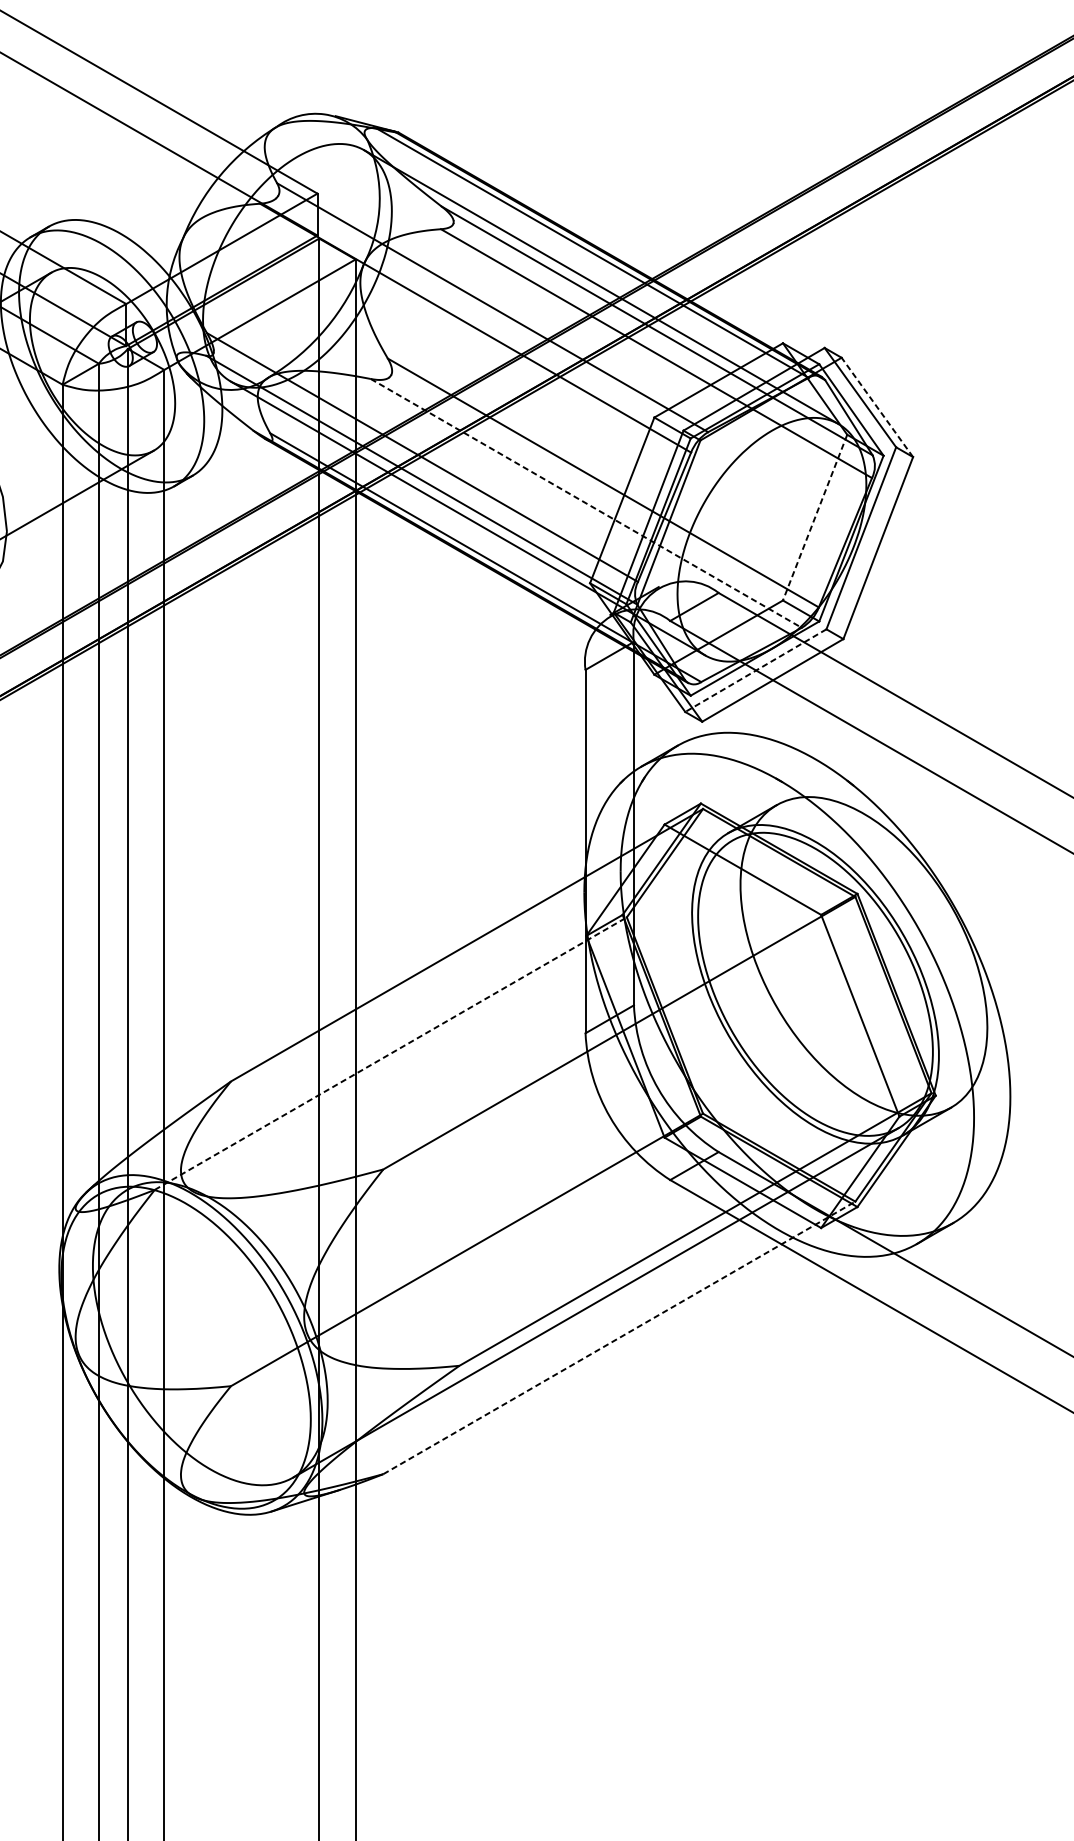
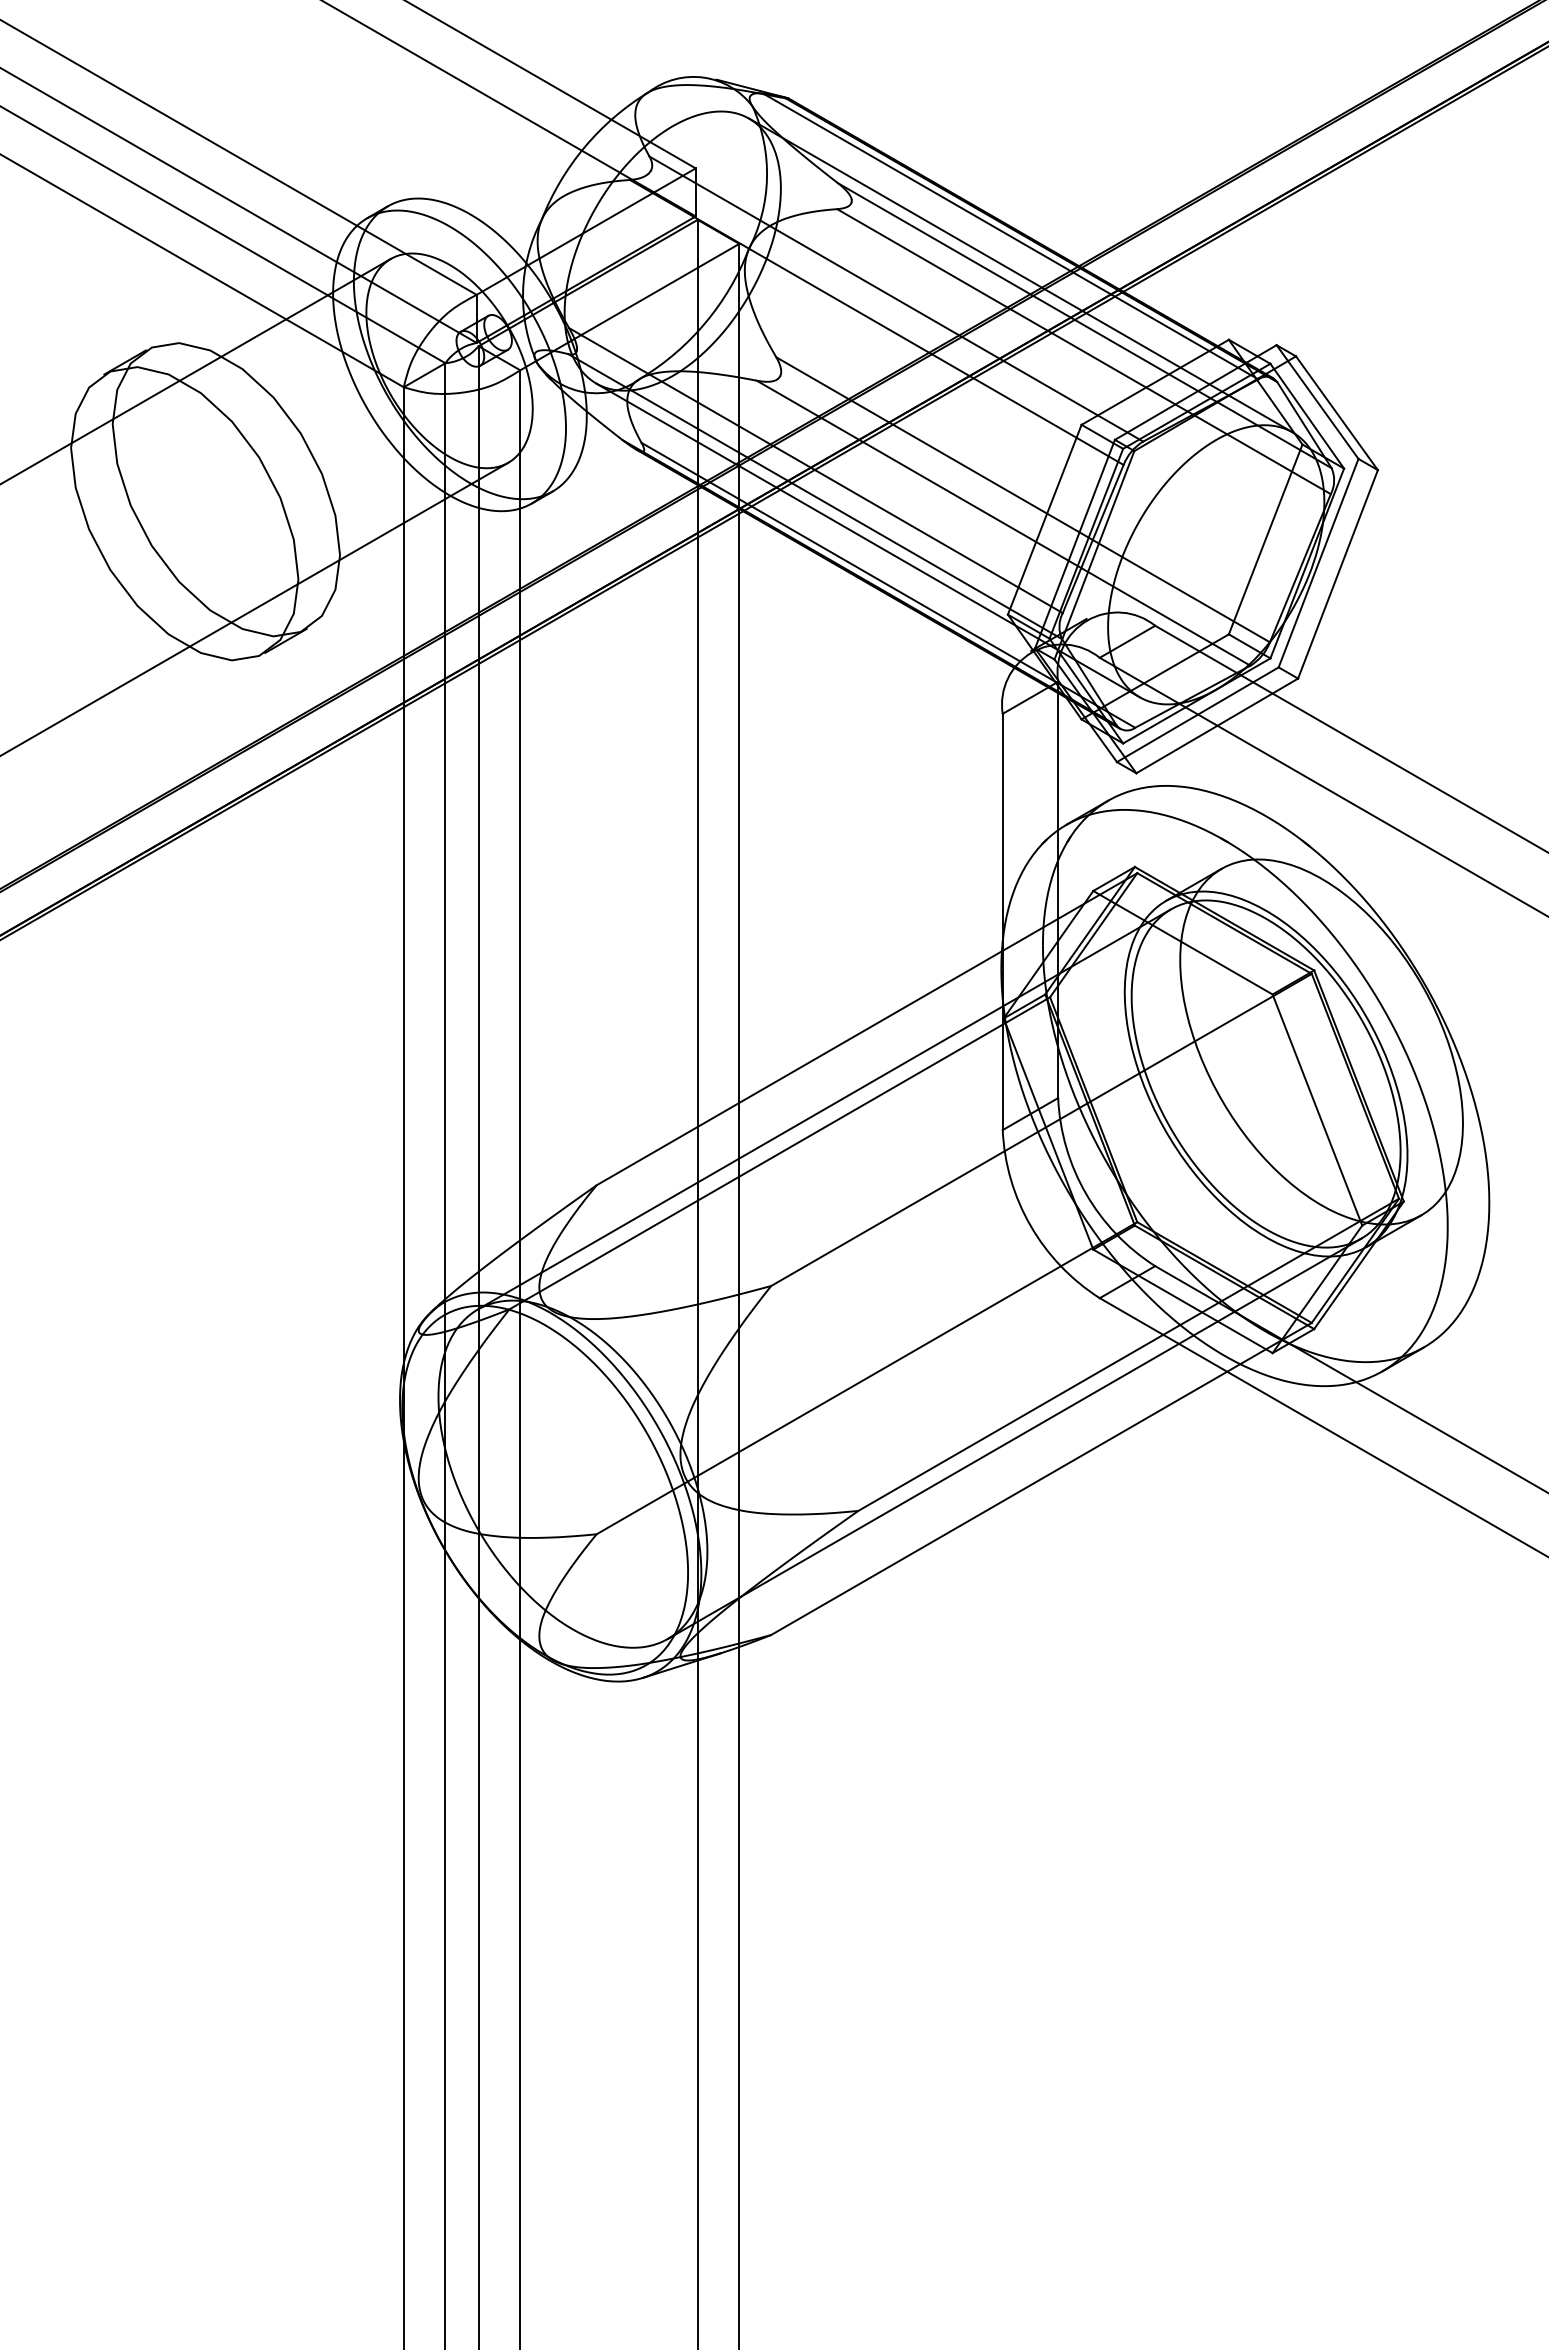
line: (876, 406) -> (1336, 412), dashed -> solid
line: (587, 503) -> (1004, 523), dashed -> solid
line: (814, 517) -> (1265, 539), dashed -> solid
line: (755, 670) -> (1197, 714), dashed -> solid
line: (429, 1015) -> (824, 1109), added
line: (391, 1053) -> (780, 1153), dashed -> solid
line: (619, 1337) -> (1041, 1478), dashed -> solid

